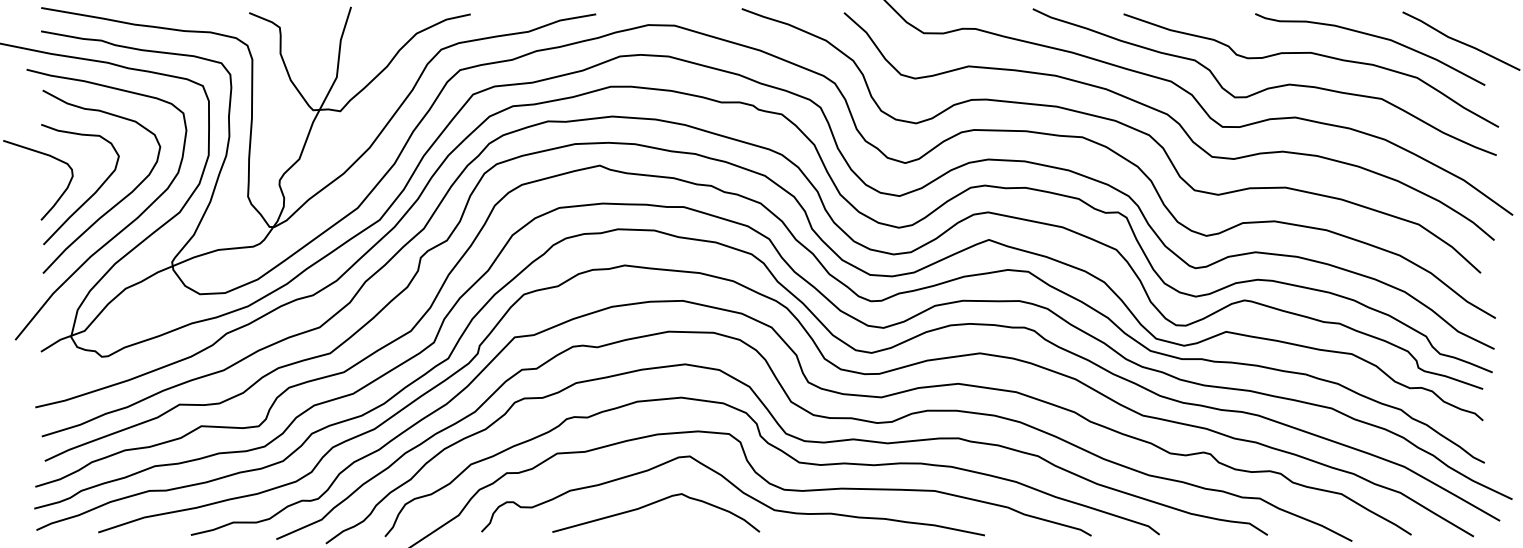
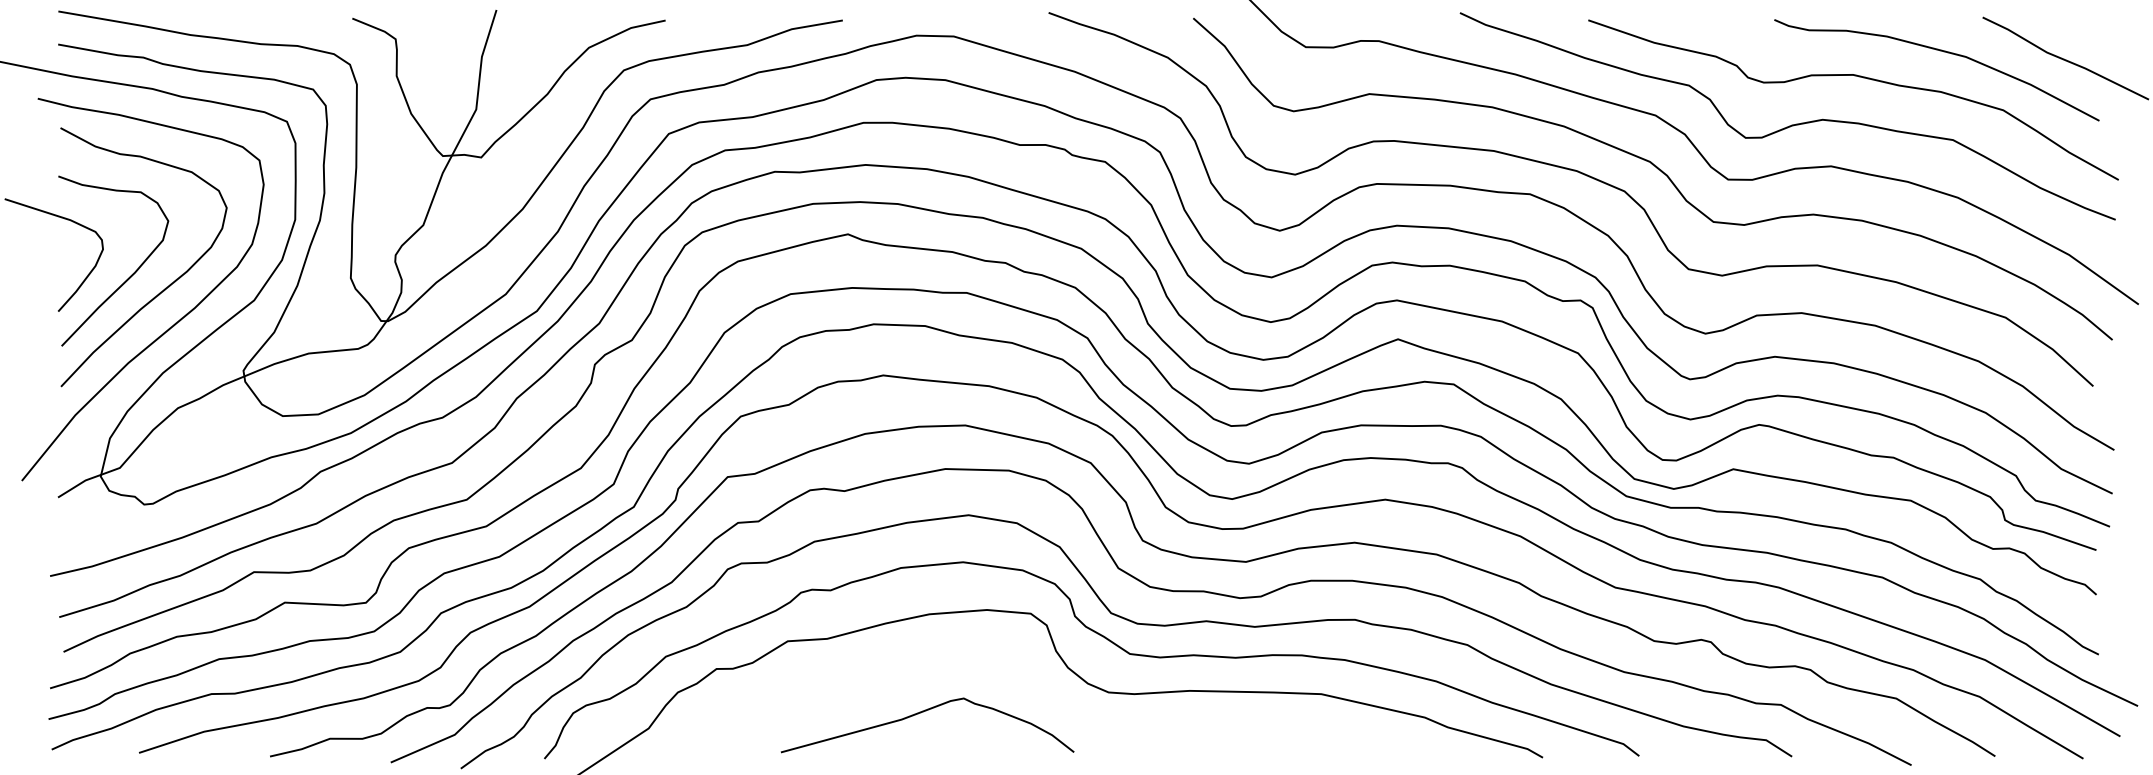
part: (738, 489) -> (1043, 692), removed

